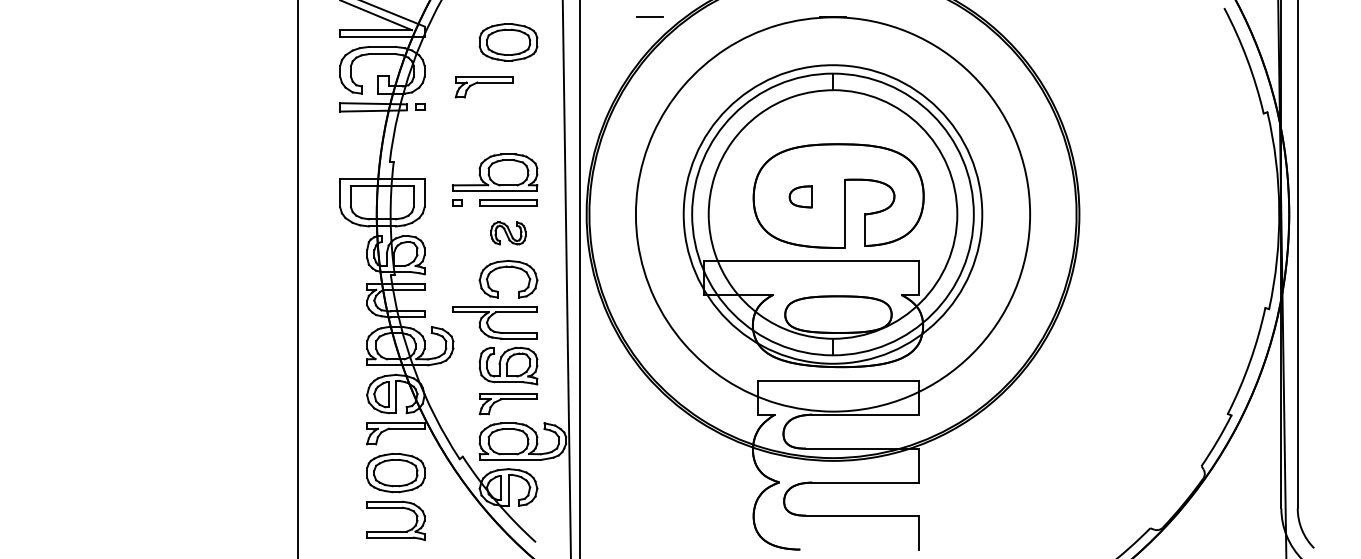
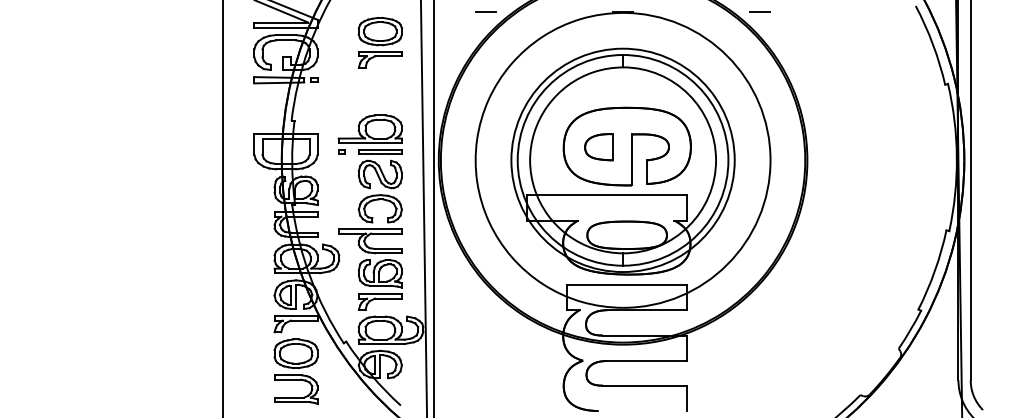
line: (1016, 16) -> (760, 12), added
part: (483, 87) -> (379, 60), moved
part: (800, 196) -> (598, 146), size x1.67
part: (508, 233) -> (380, 174), size x1.67

